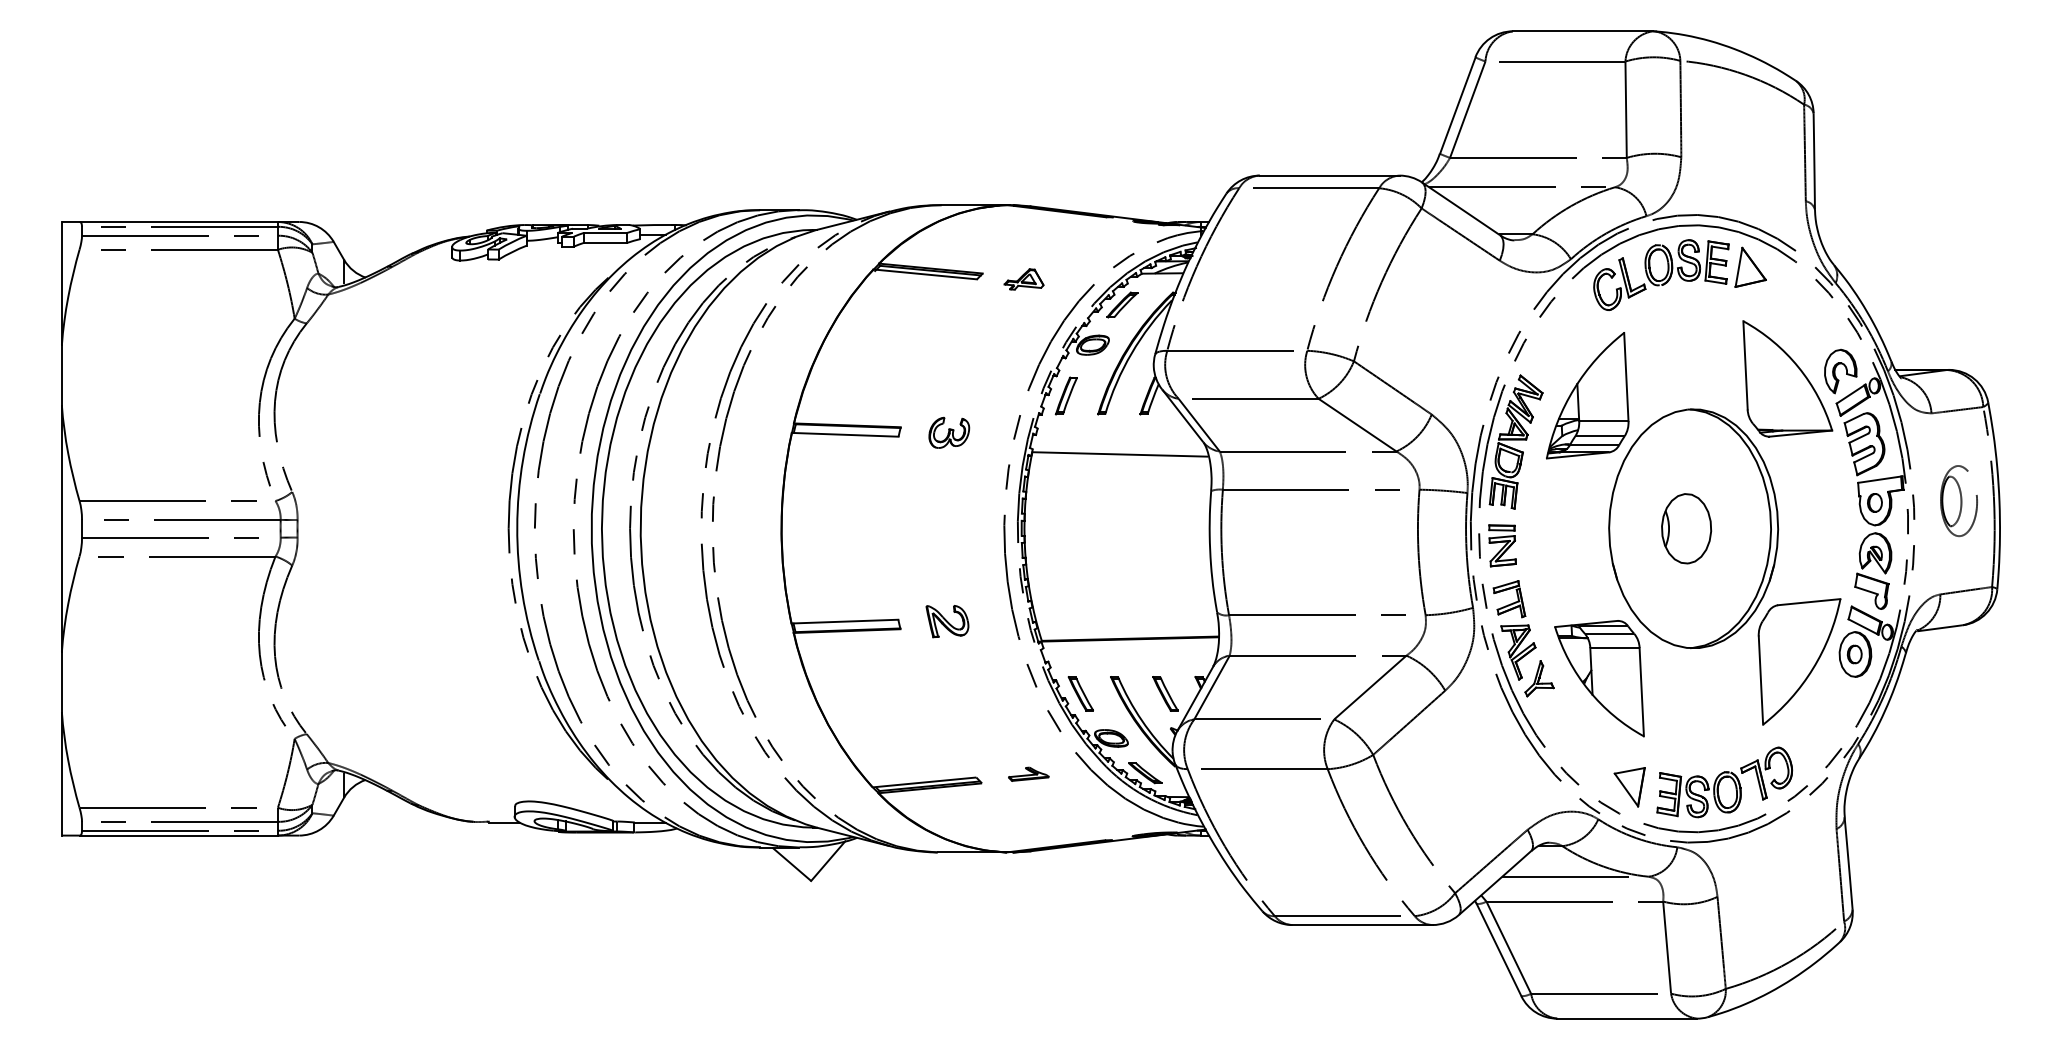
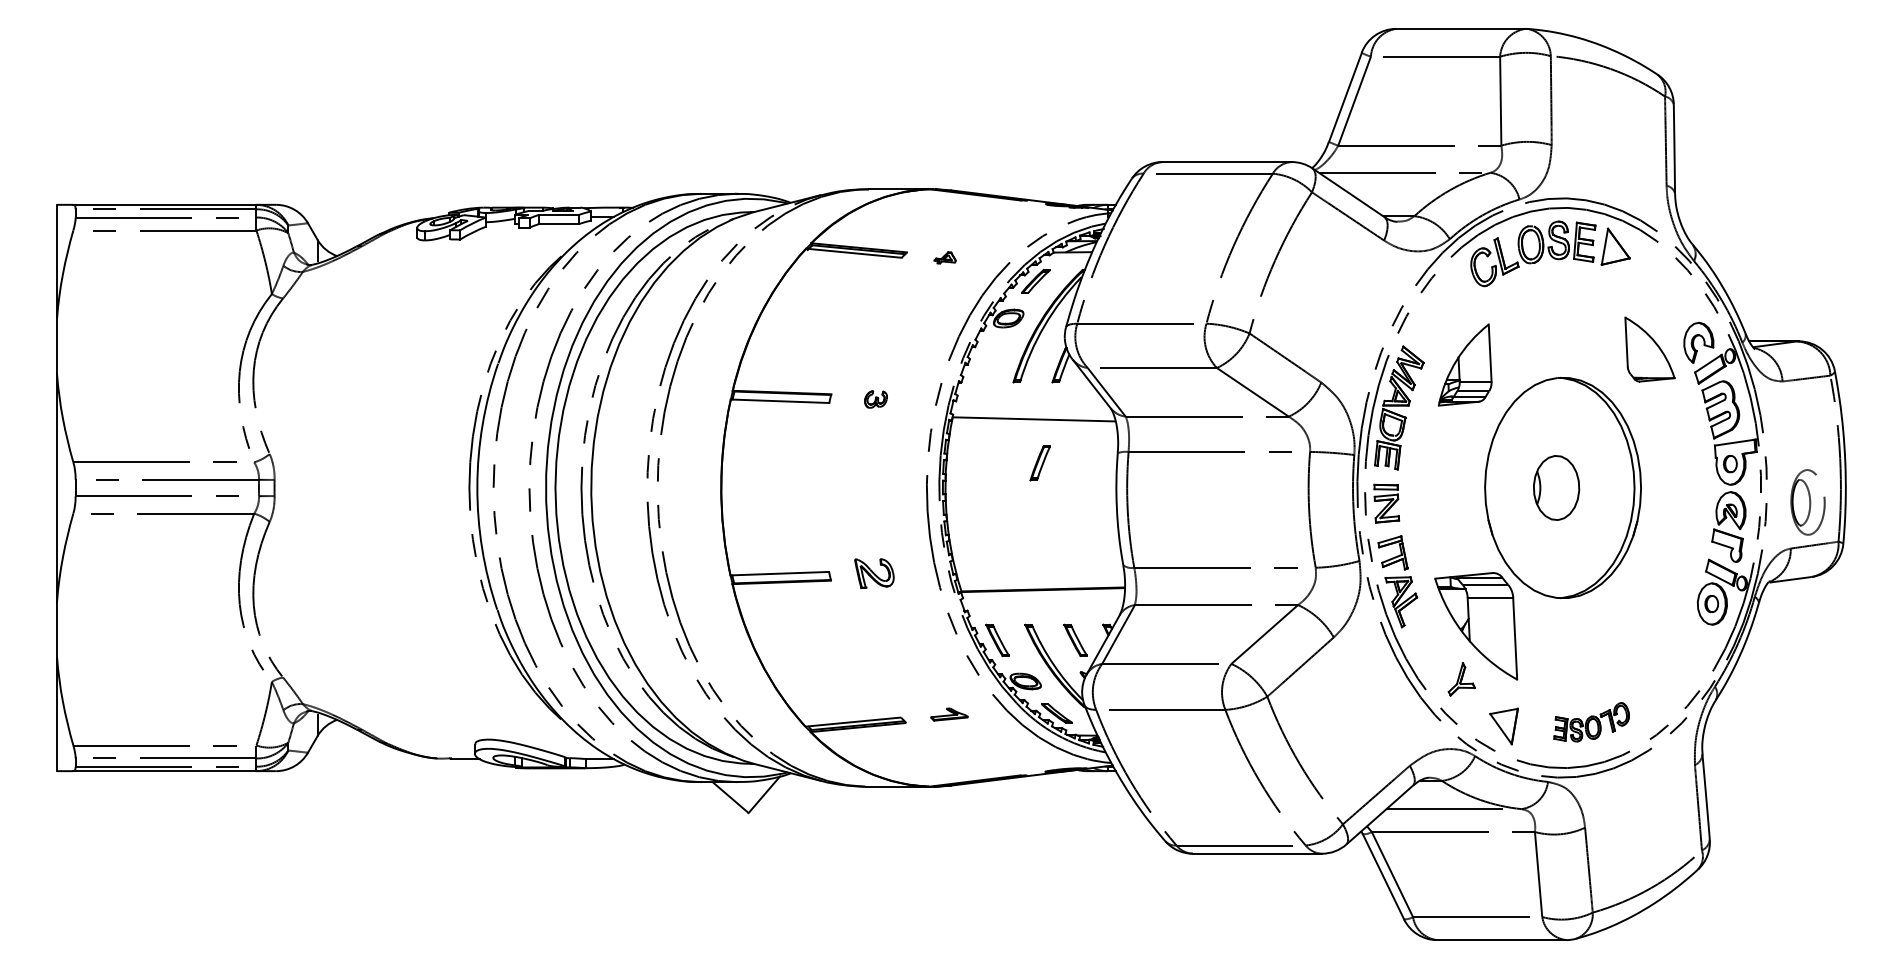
part: (1024, 279) -> (945, 257), size x0.6
part: (1787, 378) -> (1649, 349), size x0.6
part: (1586, 394) -> (1464, 364), size x0.7
part: (1065, 396) -> (1039, 463), moved
part: (948, 432) -> (875, 399), size x0.6
part: (1958, 501) -> (1807, 502), moved
part: (1799, 661) -> (1660, 610), removed
part: (1539, 678) -> (1461, 679), moved
part: (1724, 782) -> (1591, 722), size x0.6

